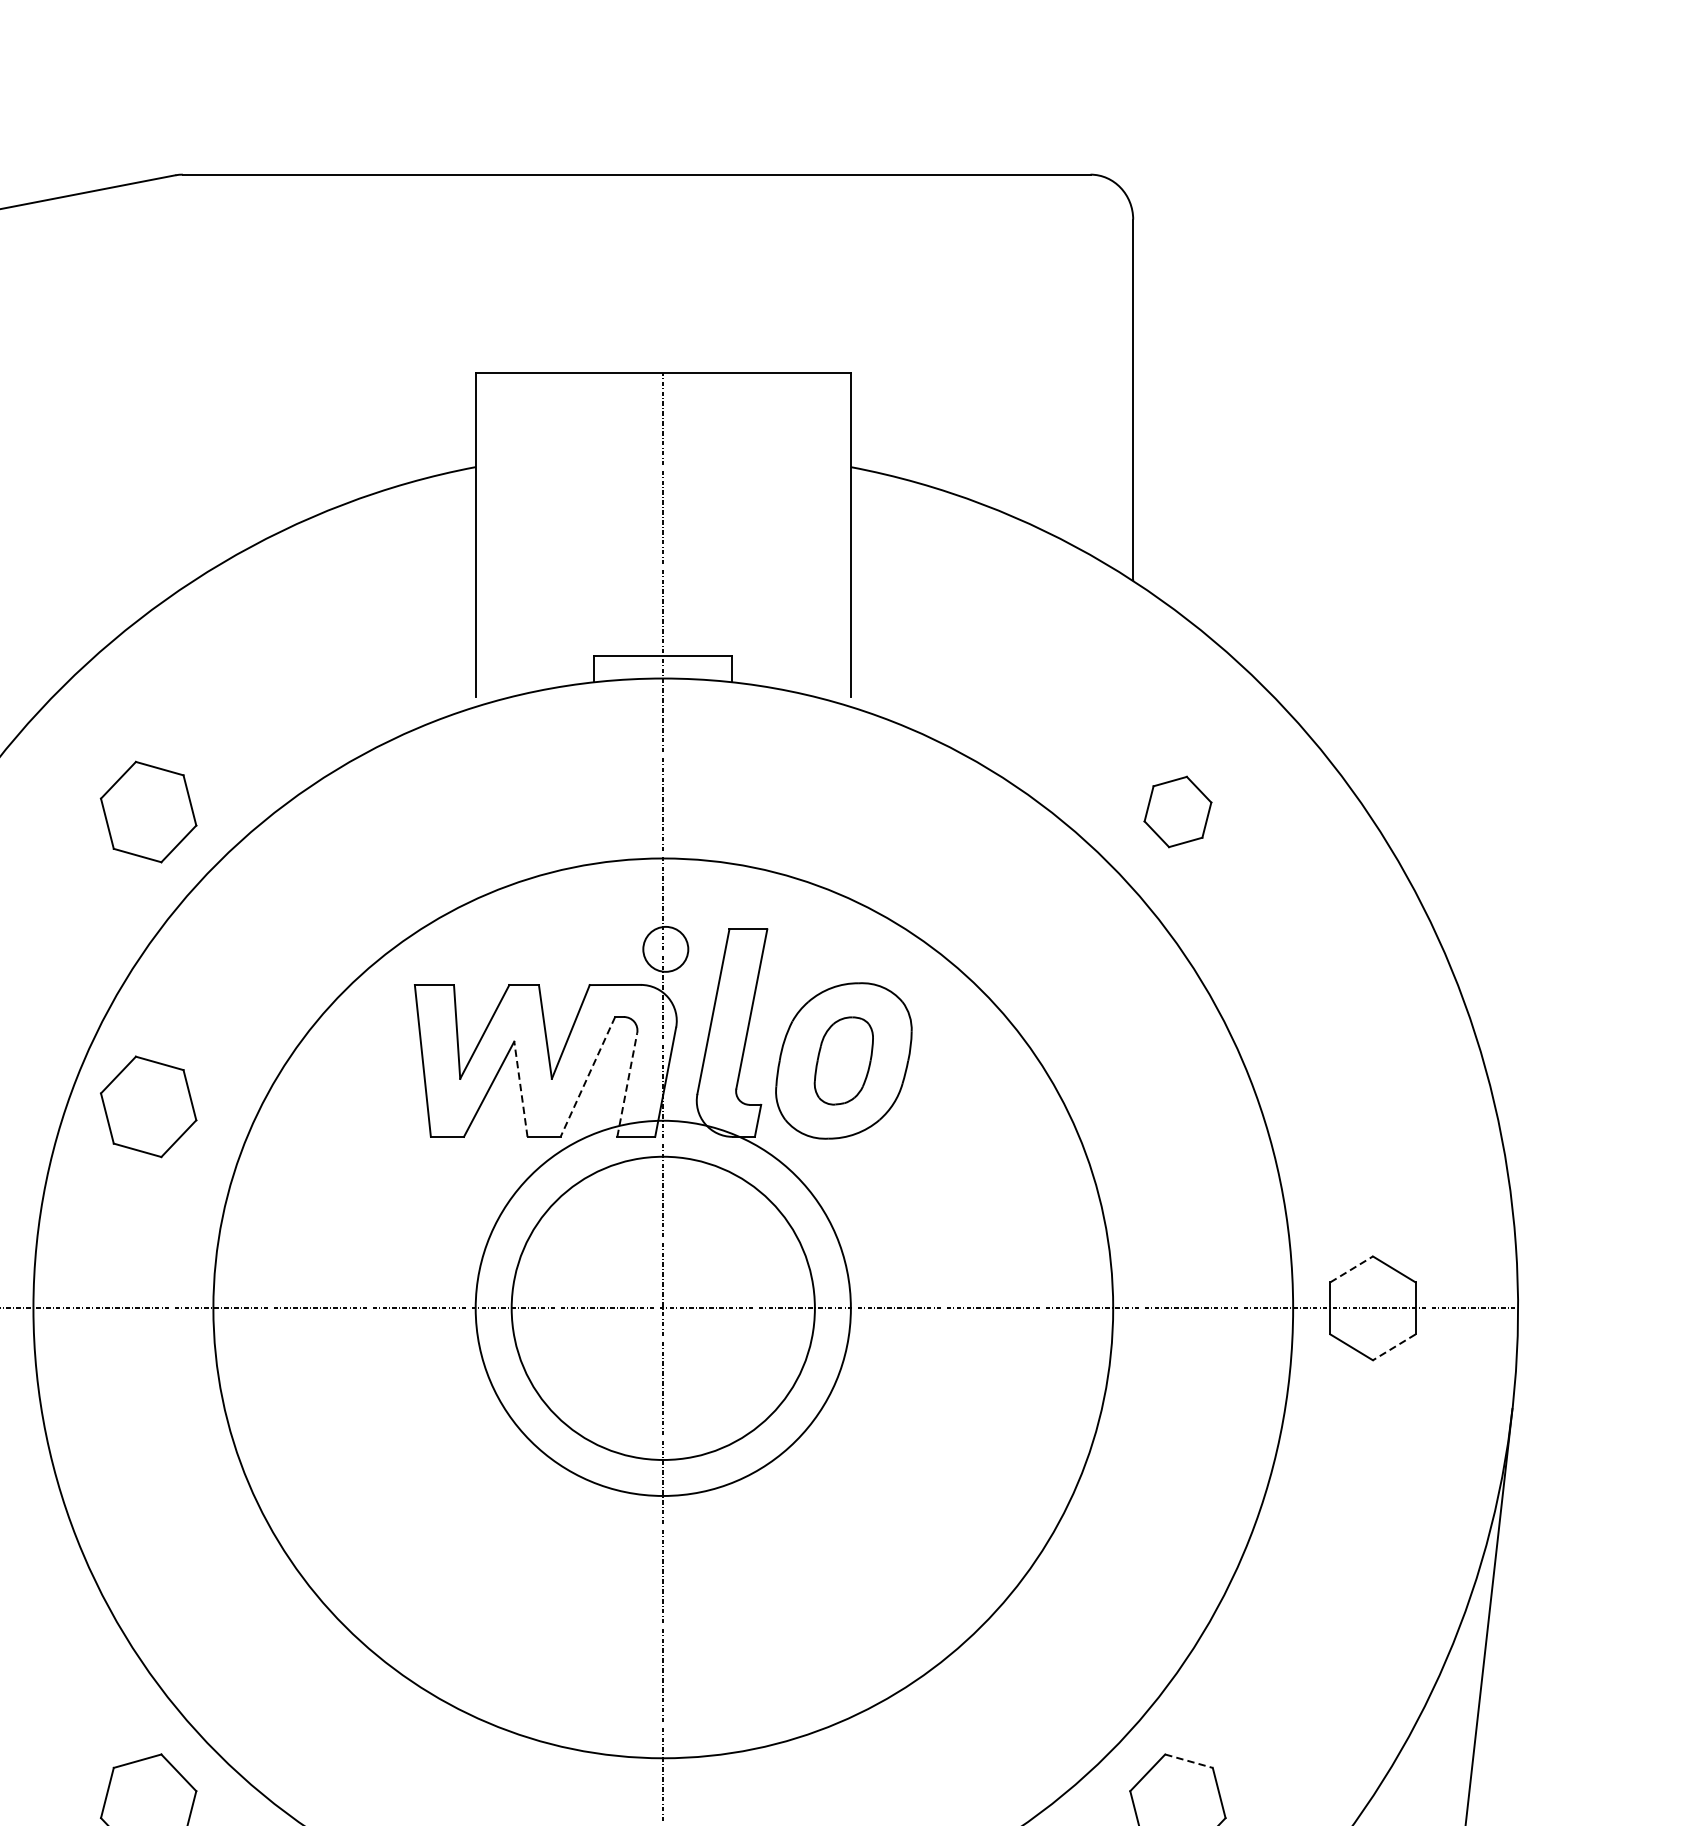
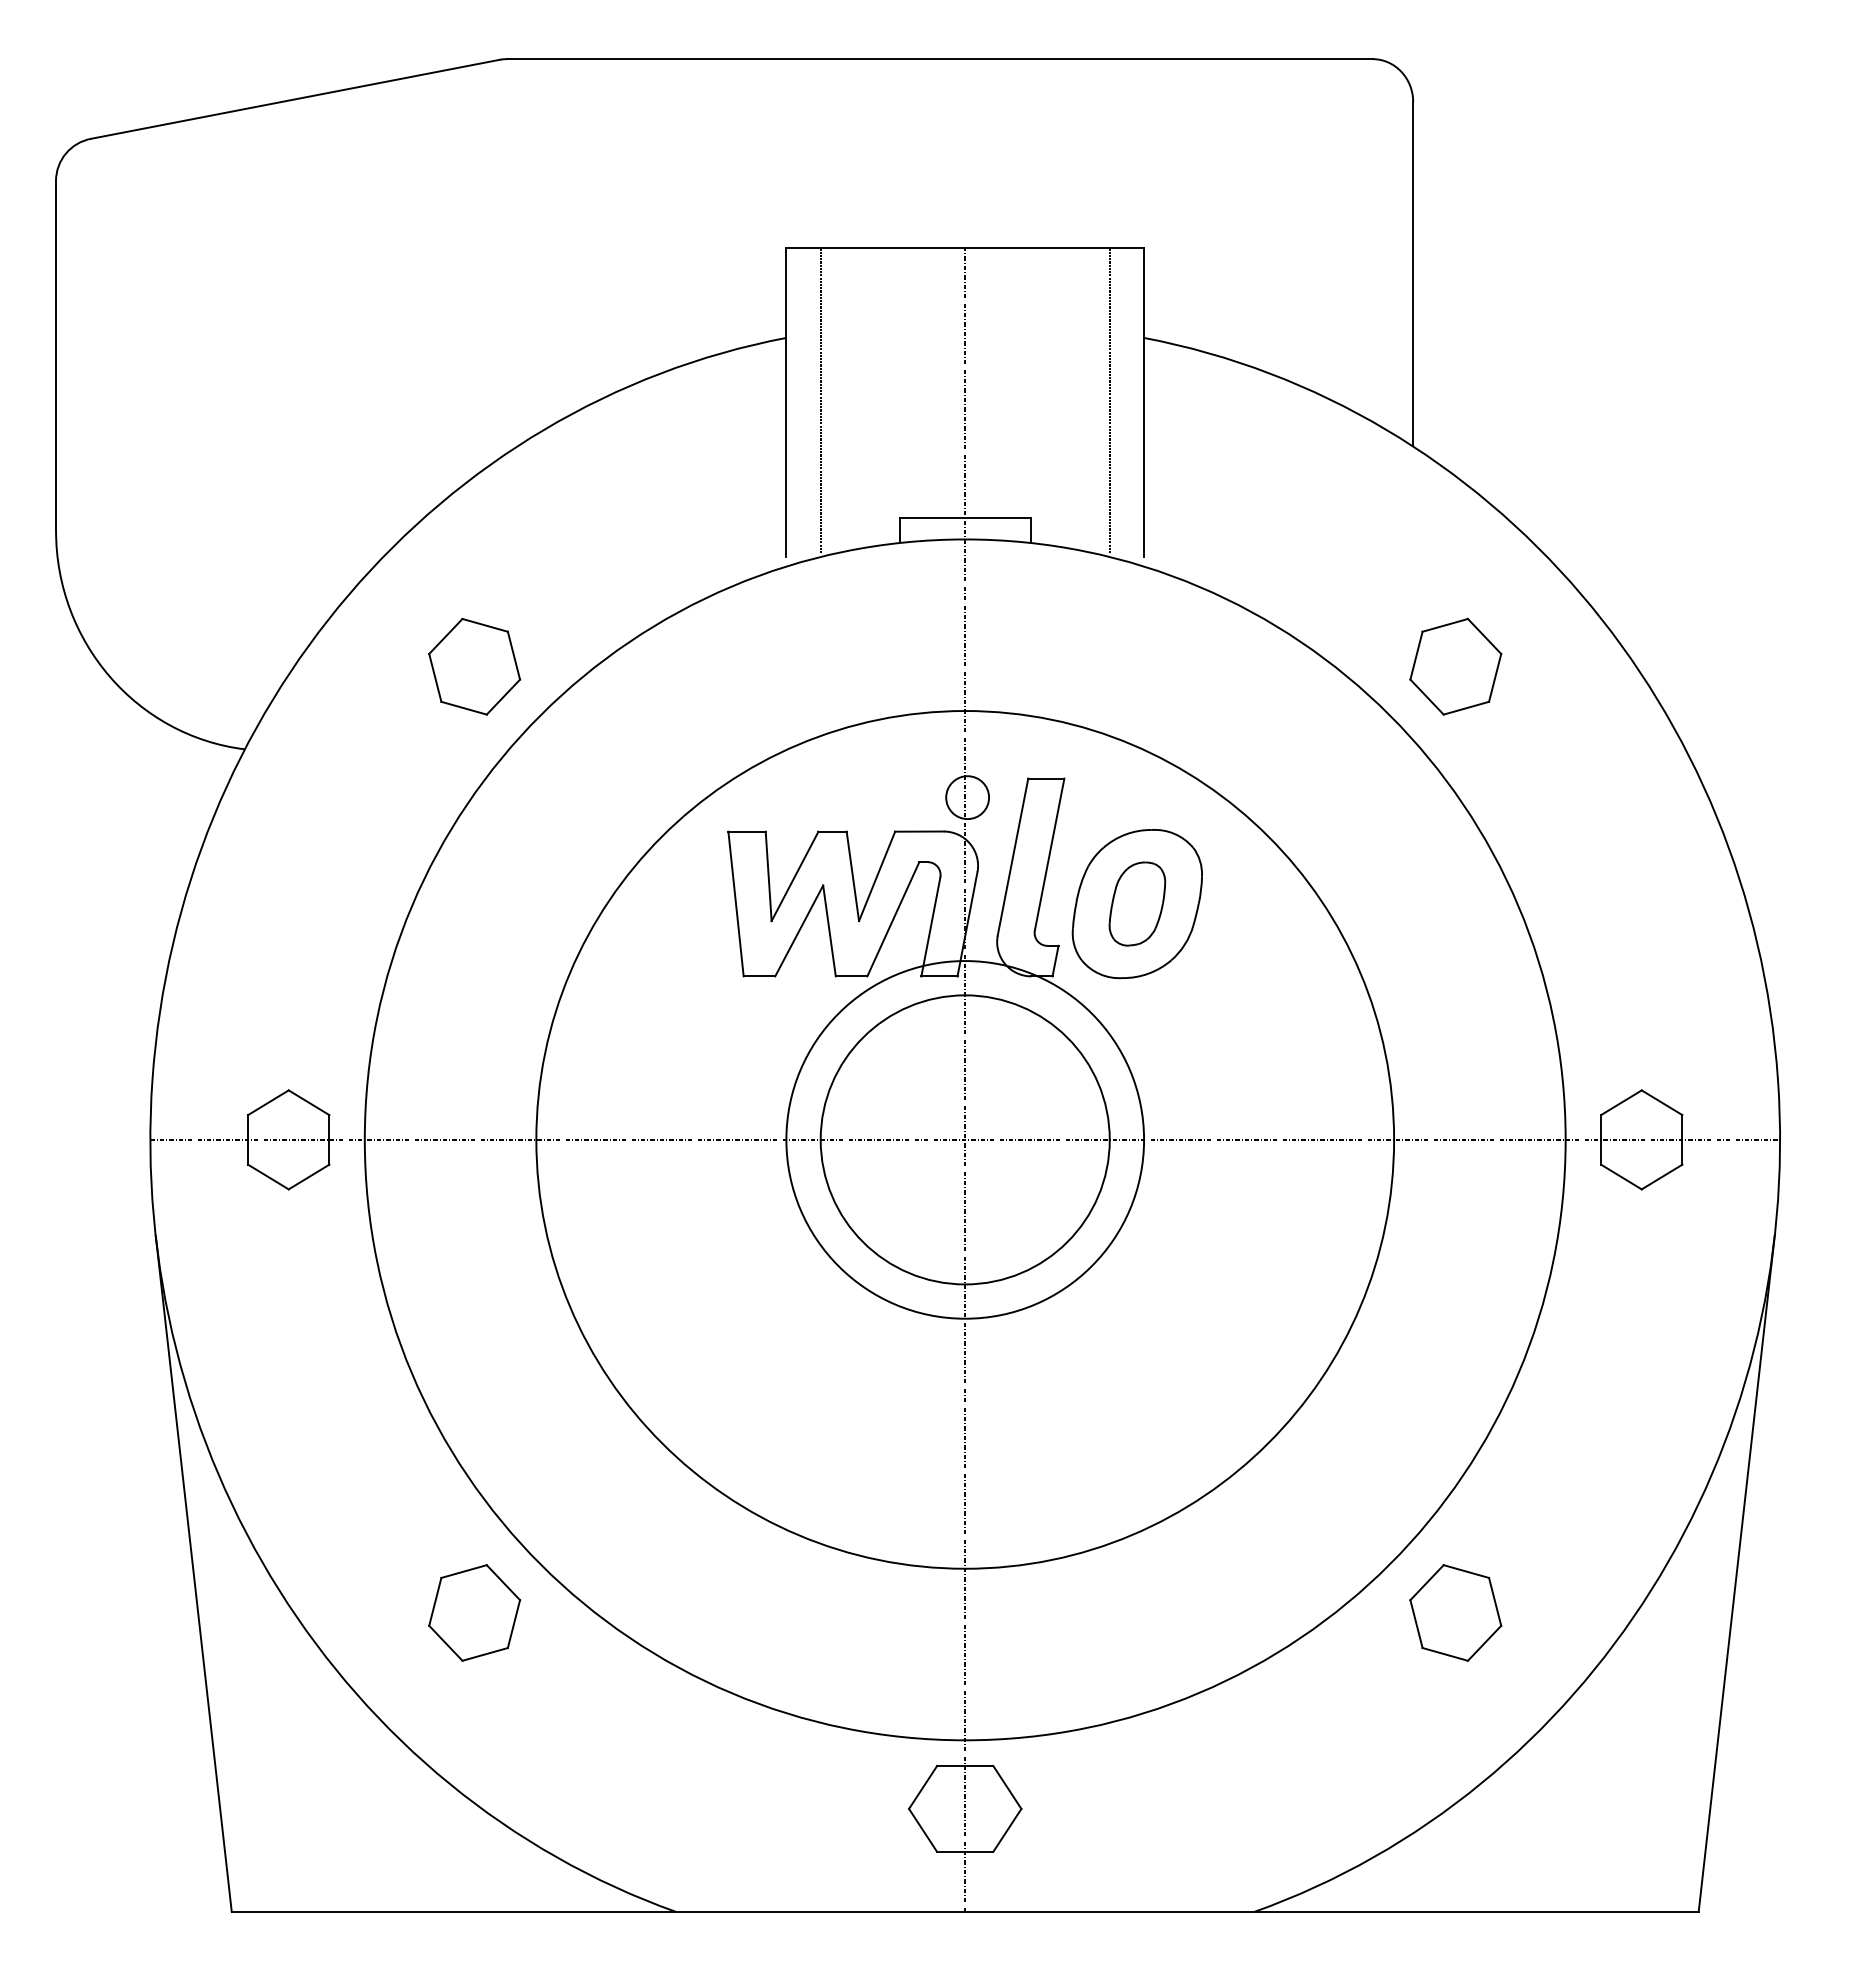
line: (511, 532) -> (820, 400), added
line: (814, 532) -> (1109, 400), added
part: (1177, 811) -> (1455, 666), size x1.43
line: (588, 1077) -> (893, 919), dashed -> solid
line: (626, 1084) -> (930, 926), dashed -> solid
line: (520, 1088) -> (829, 930), dashed -> solid
part: (148, 1106) -> (474, 947), removed
line: (1351, 1269) -> (1621, 1102), dashed -> solid
line: (1394, 1347) -> (1662, 1177), dashed -> solid
line: (1189, 1761) -> (1466, 1571), dashed -> solid

